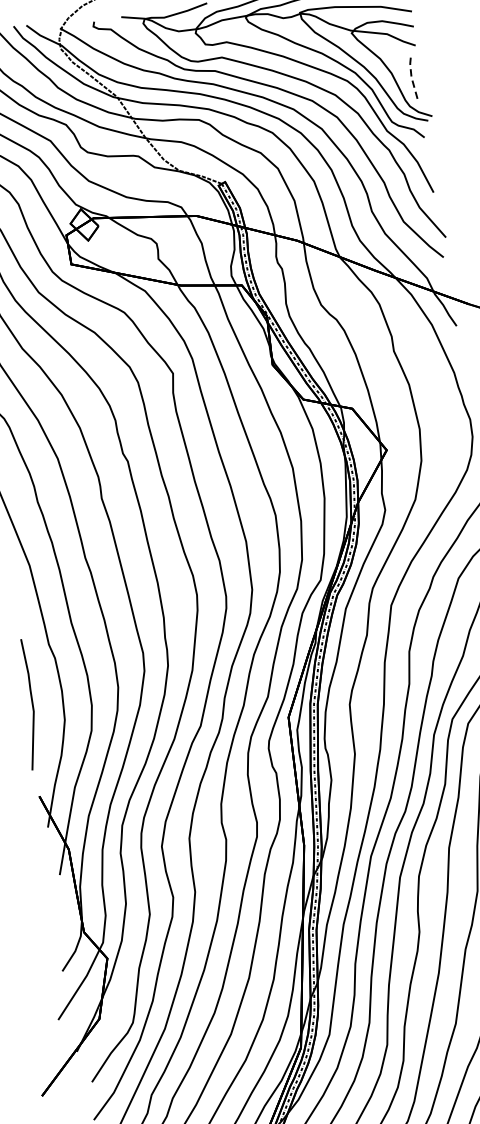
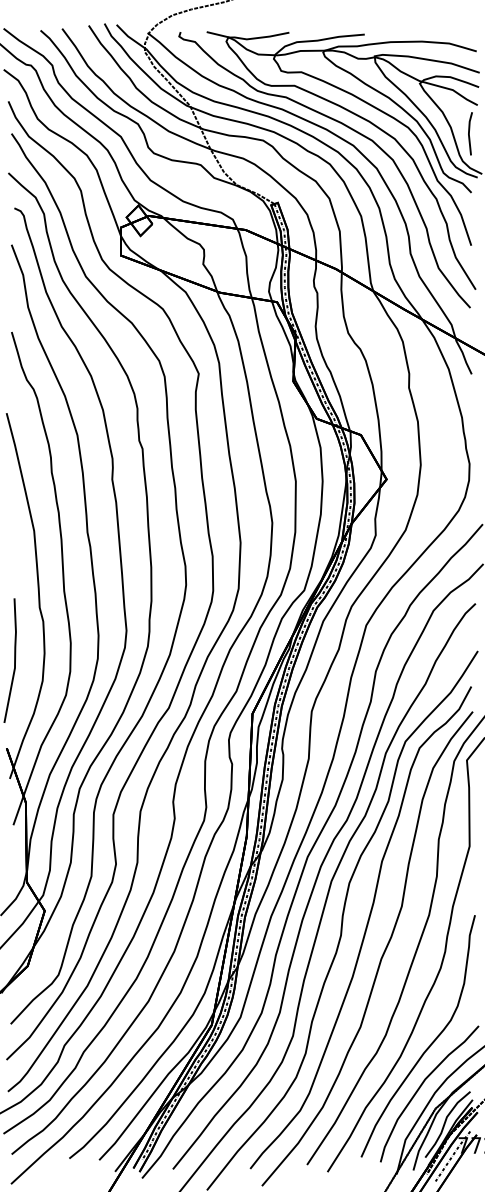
line: (411, 76) -> (468, 133), dashed -> solid

